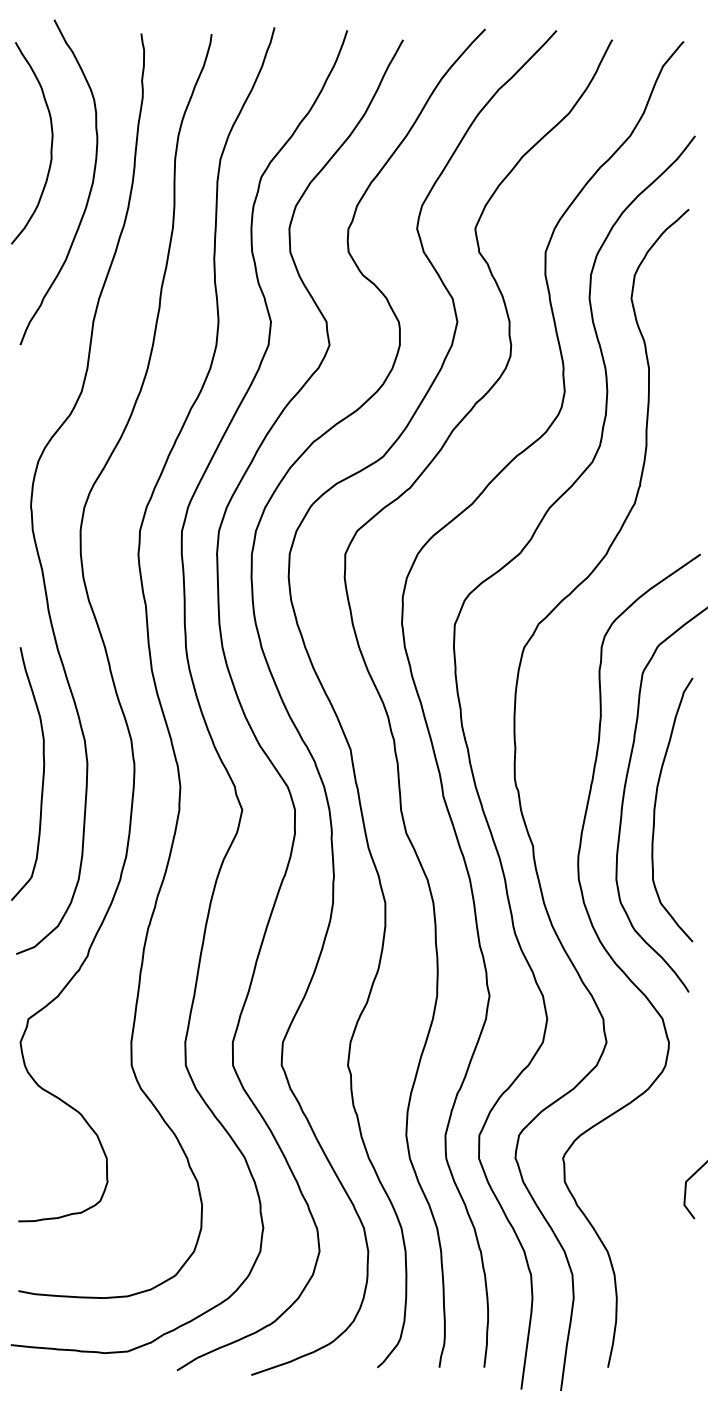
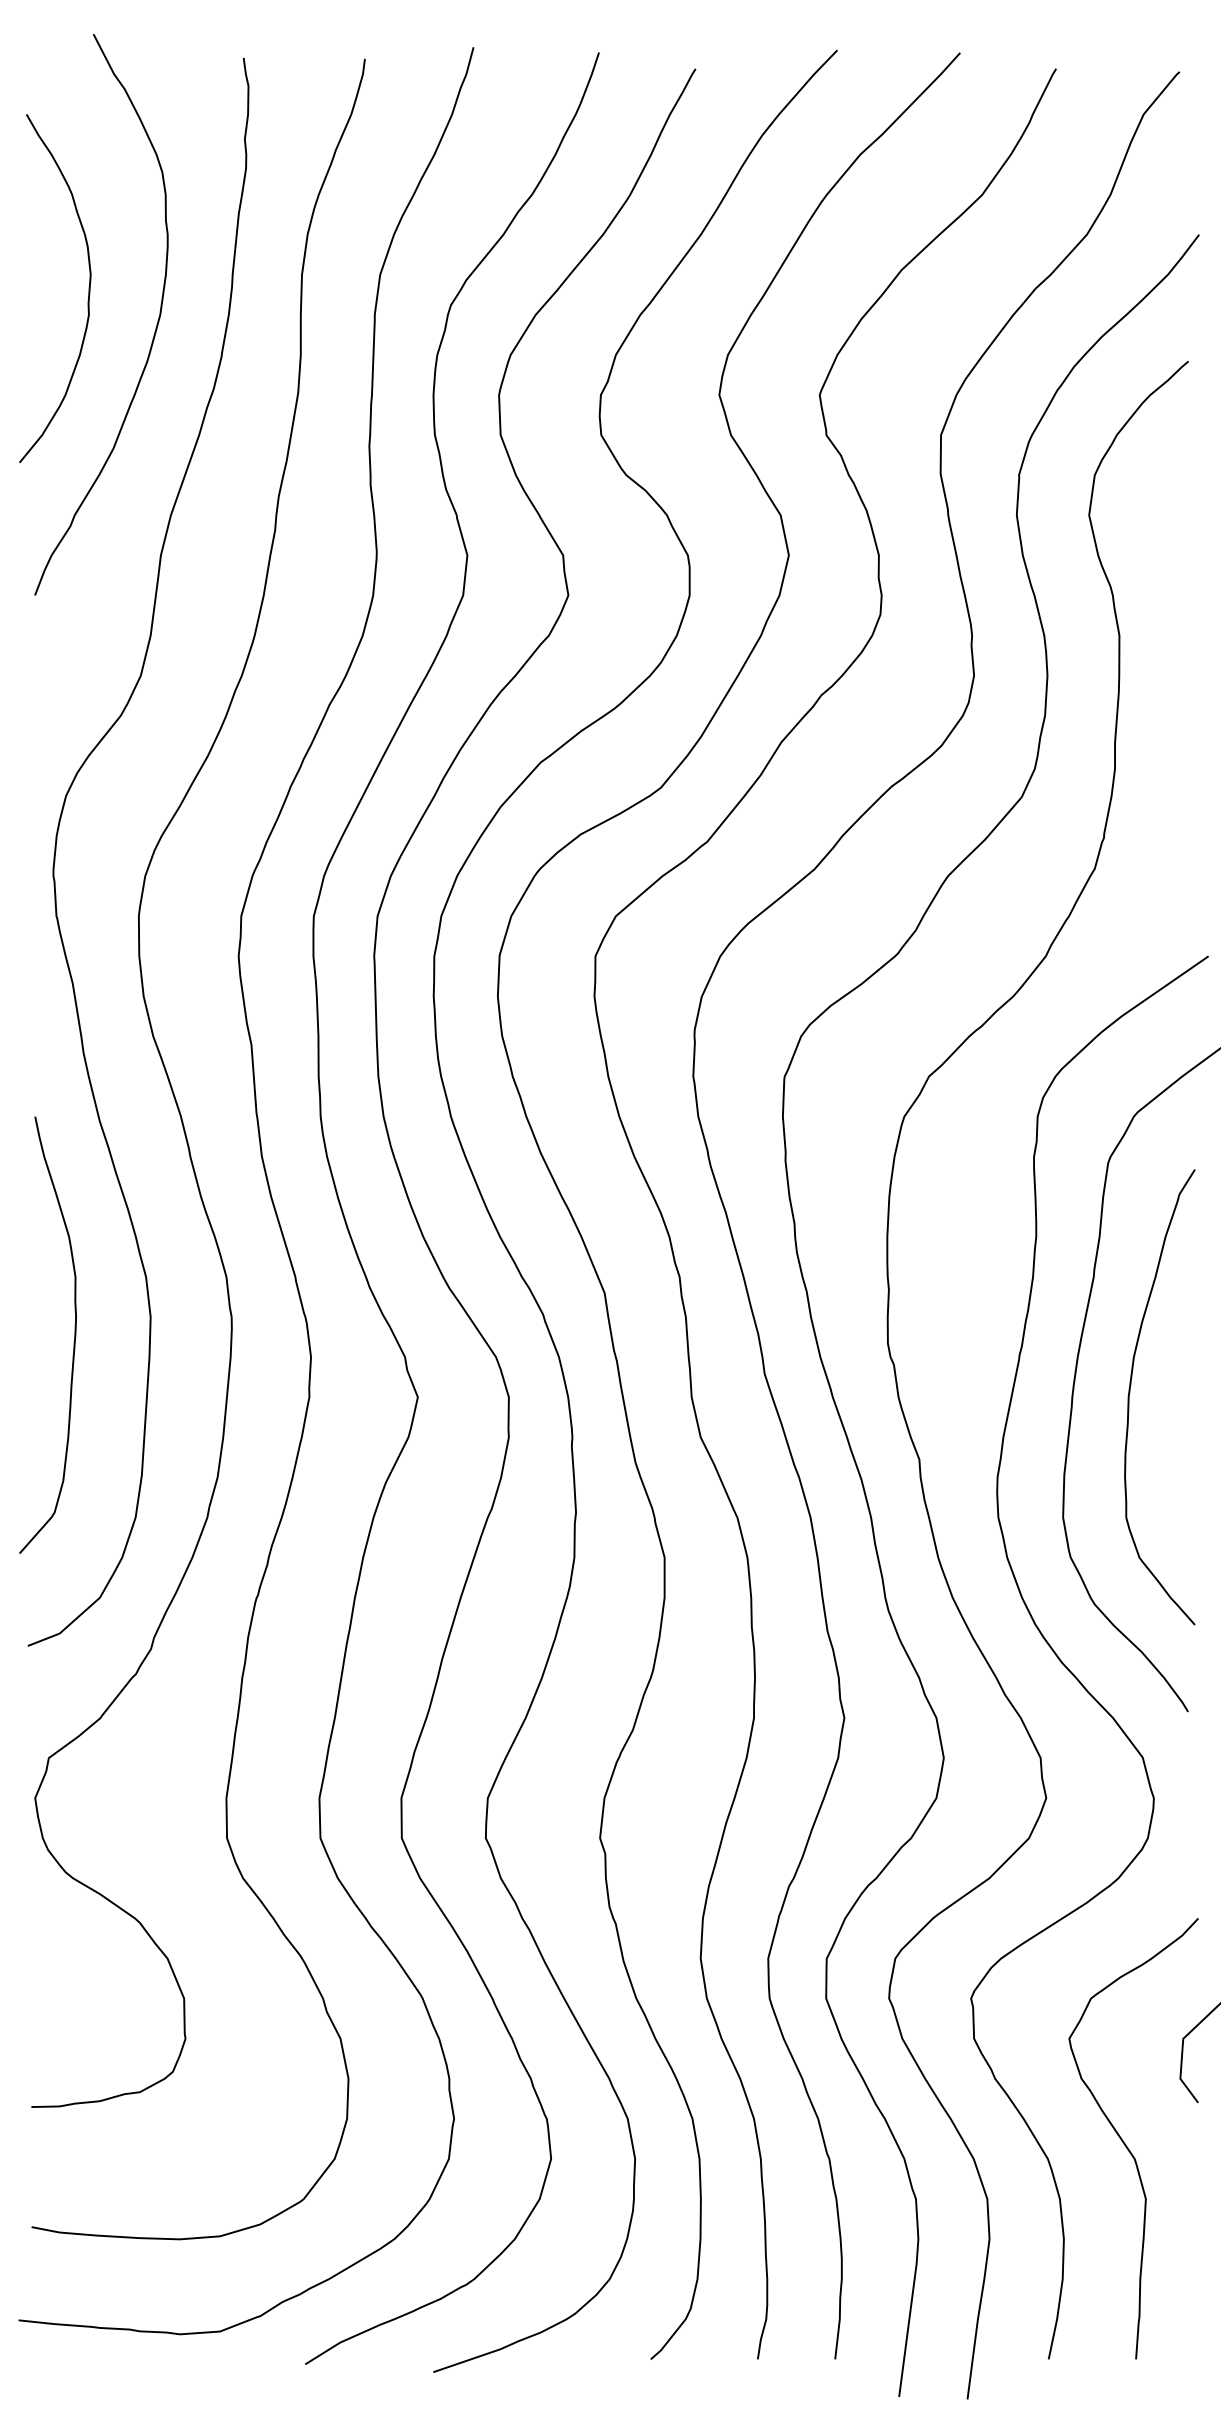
curve: (50, 146) -> (86, 294), moved
curve: (652, 1241) -> (1125, 2141), added

